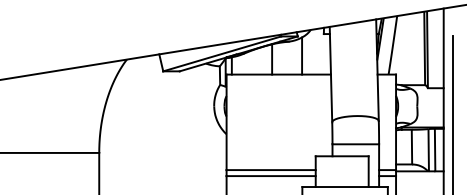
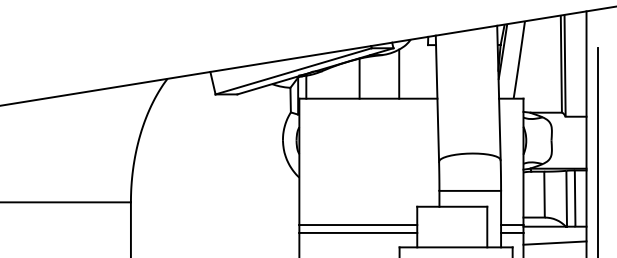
line: (419, 183) -> (554, 242), added

